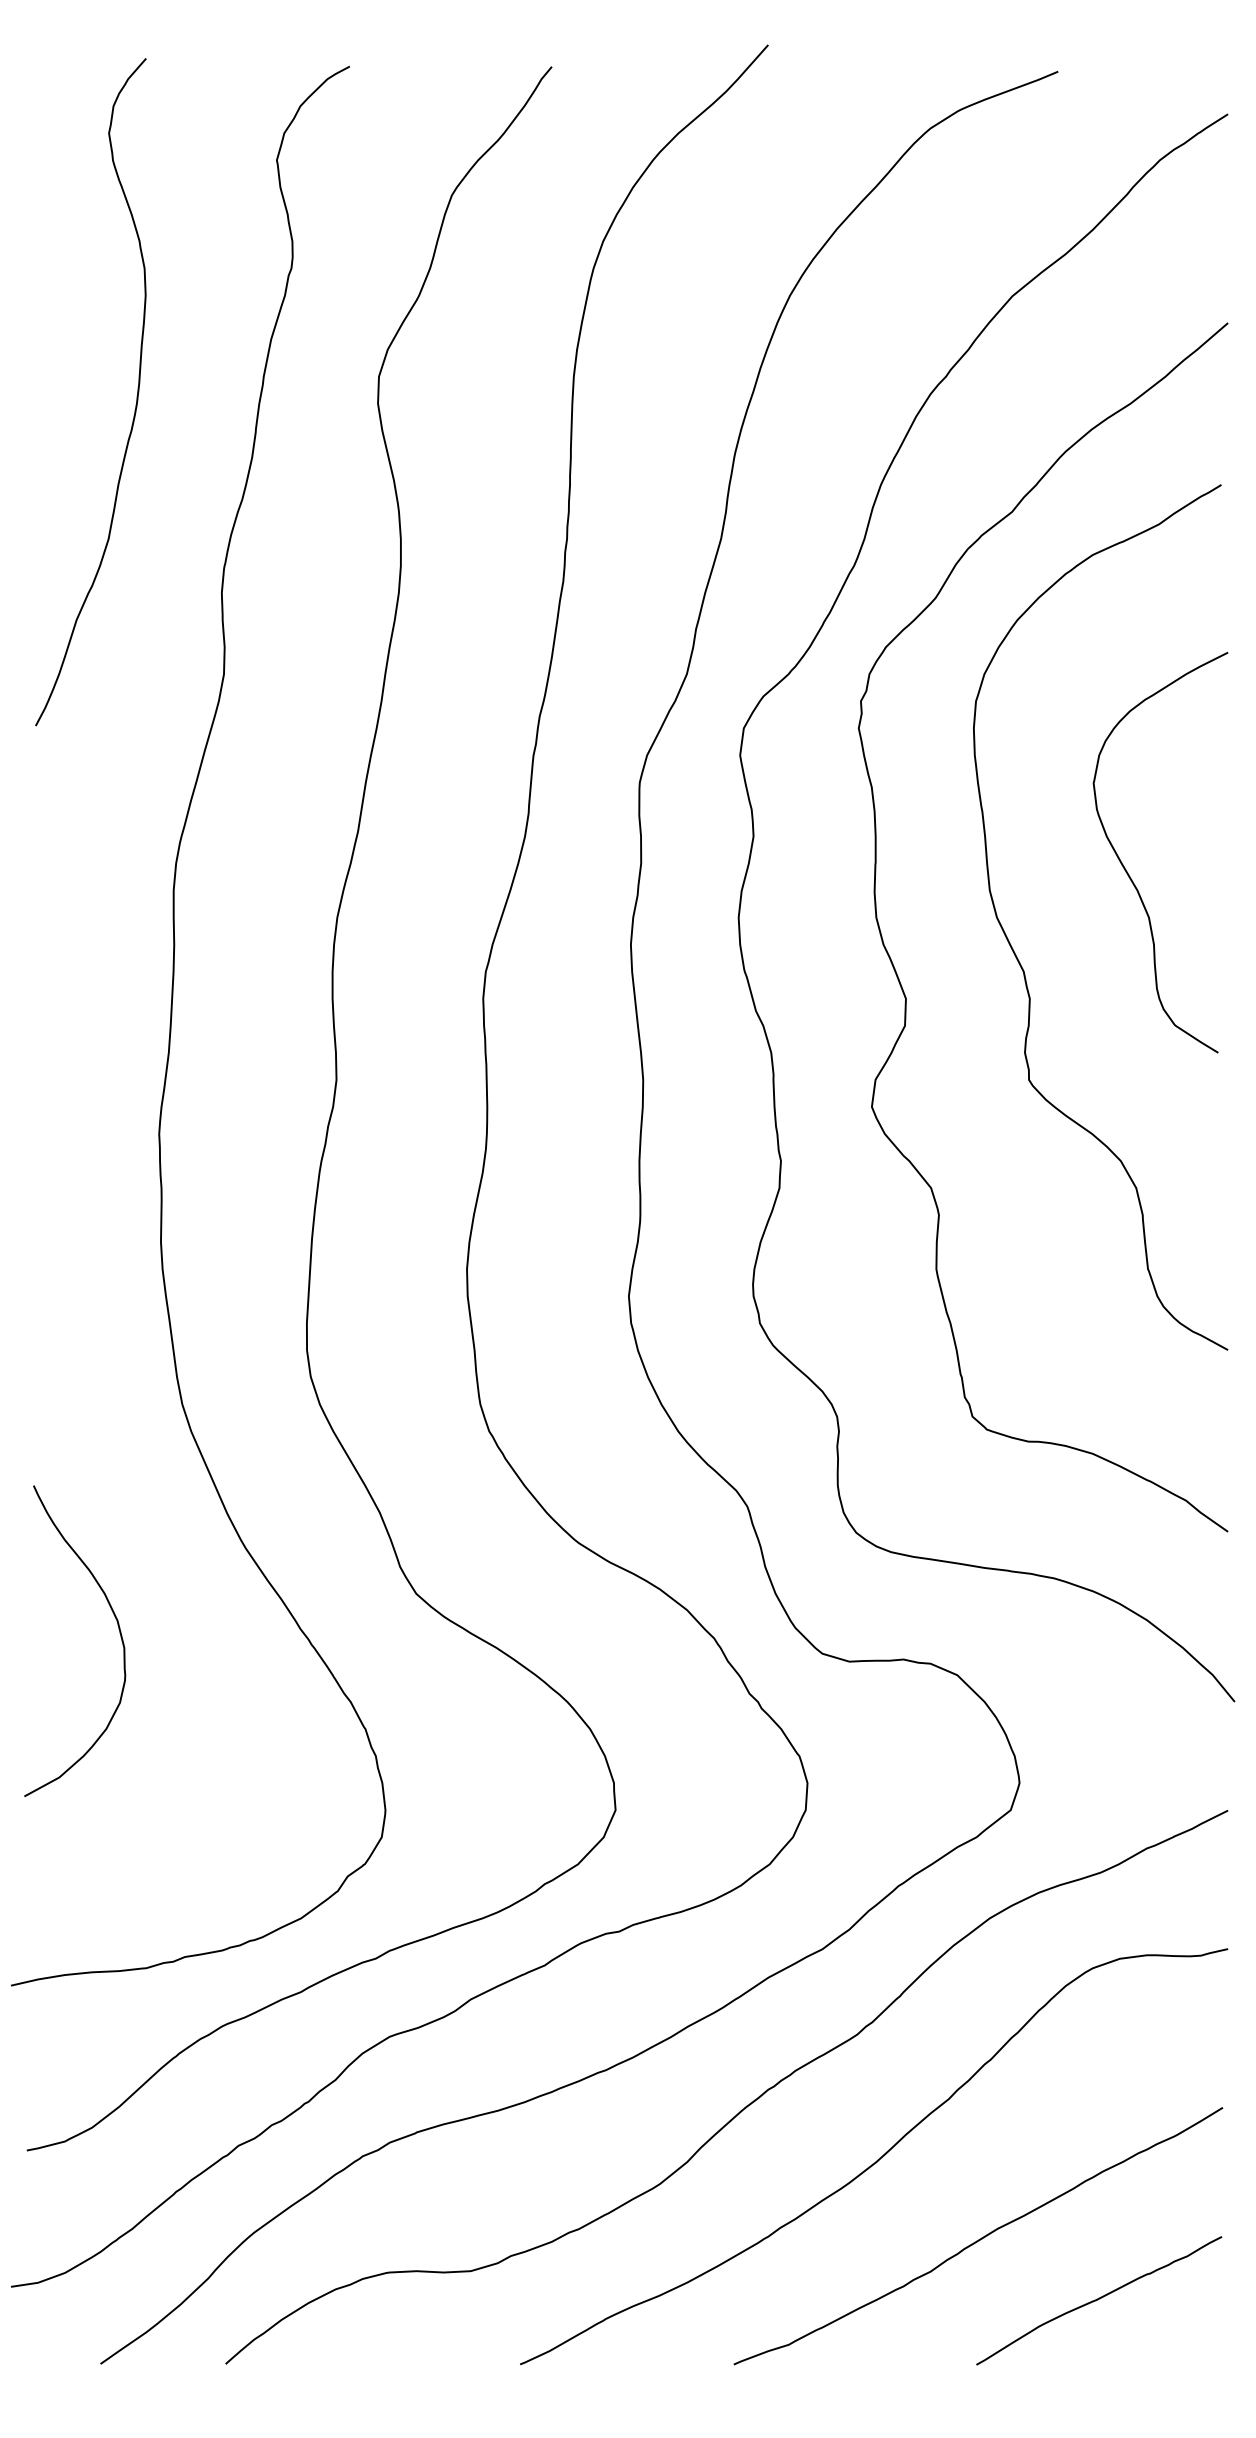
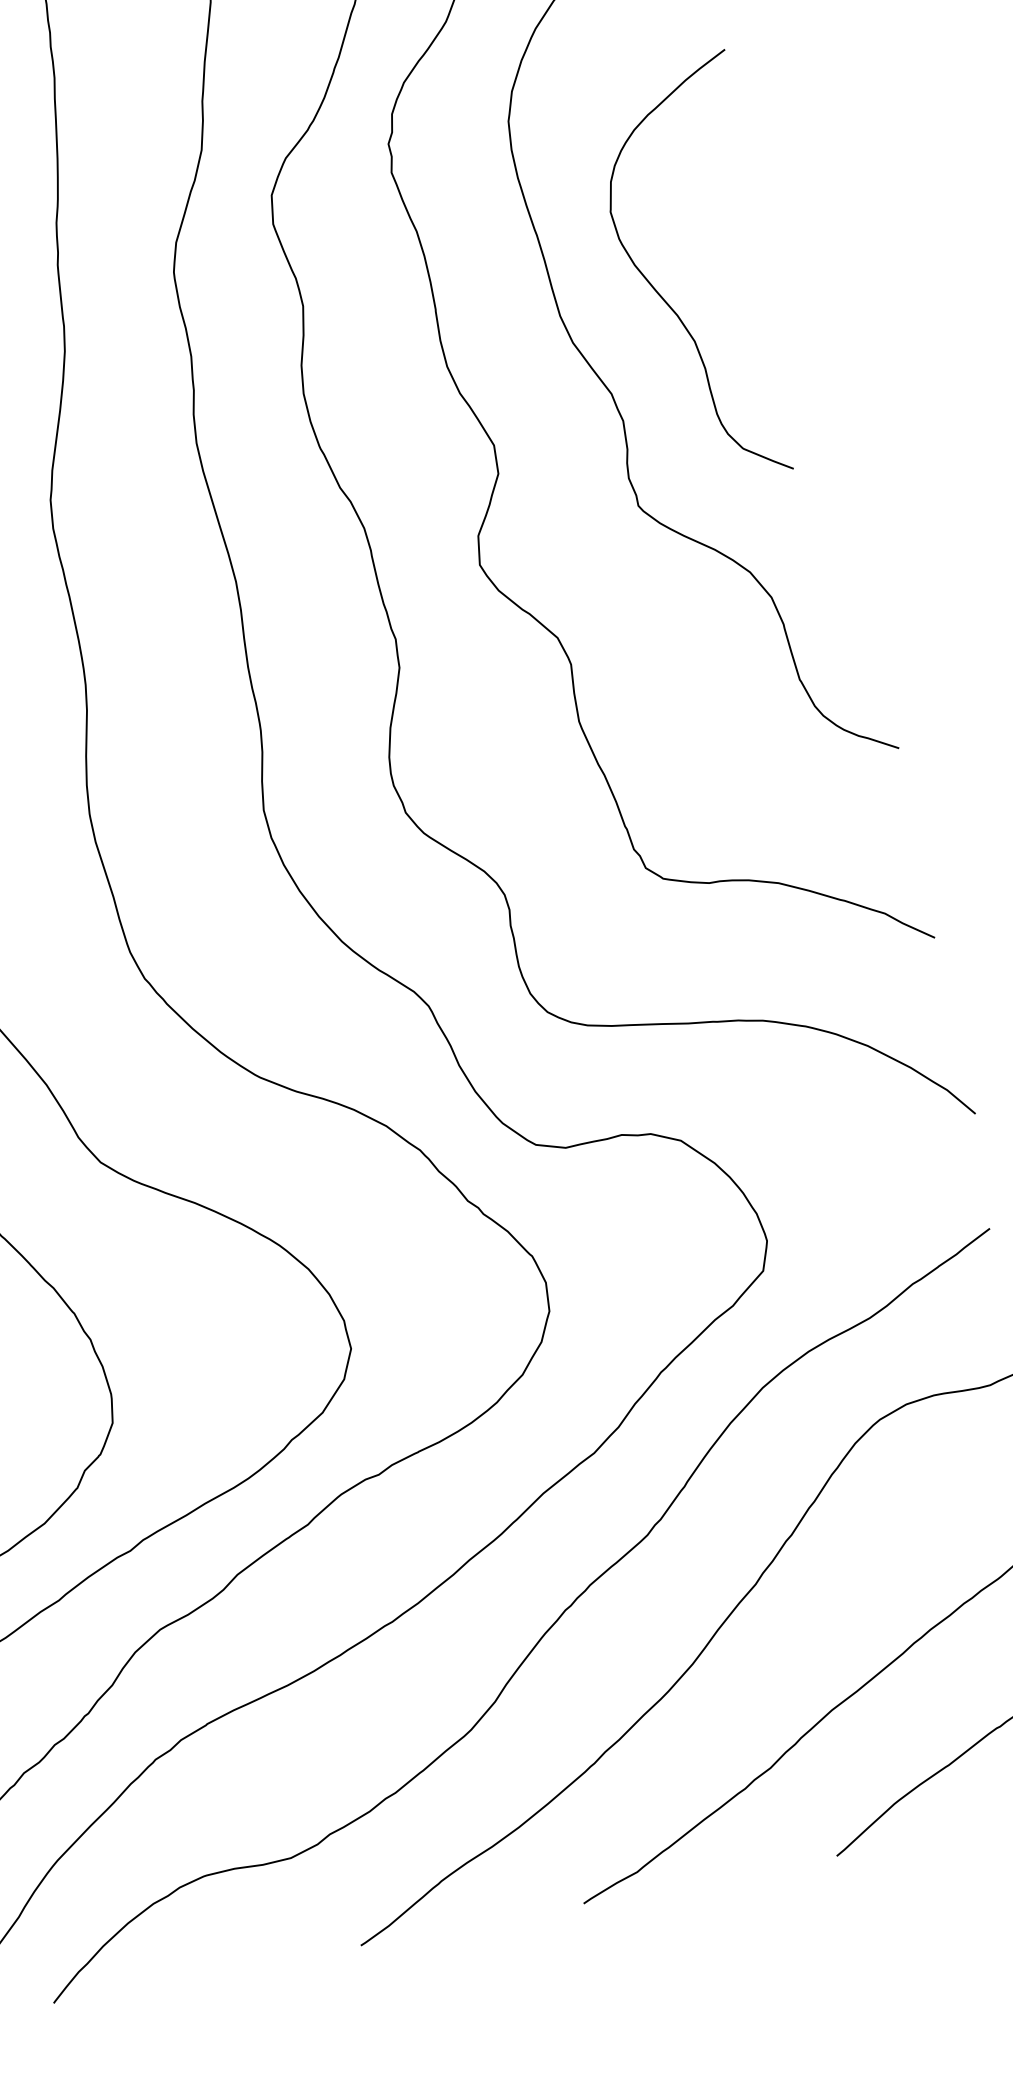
curve: (1126, 869) -> (661, 295), moved

